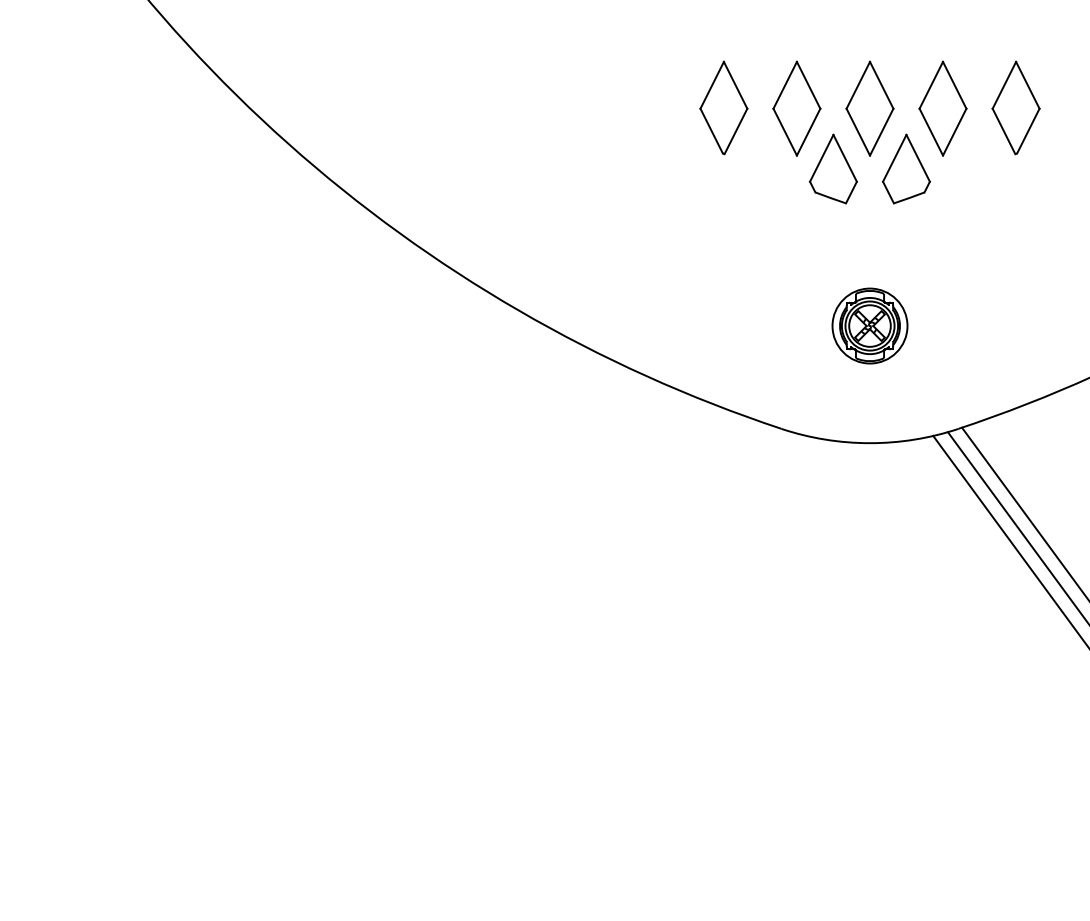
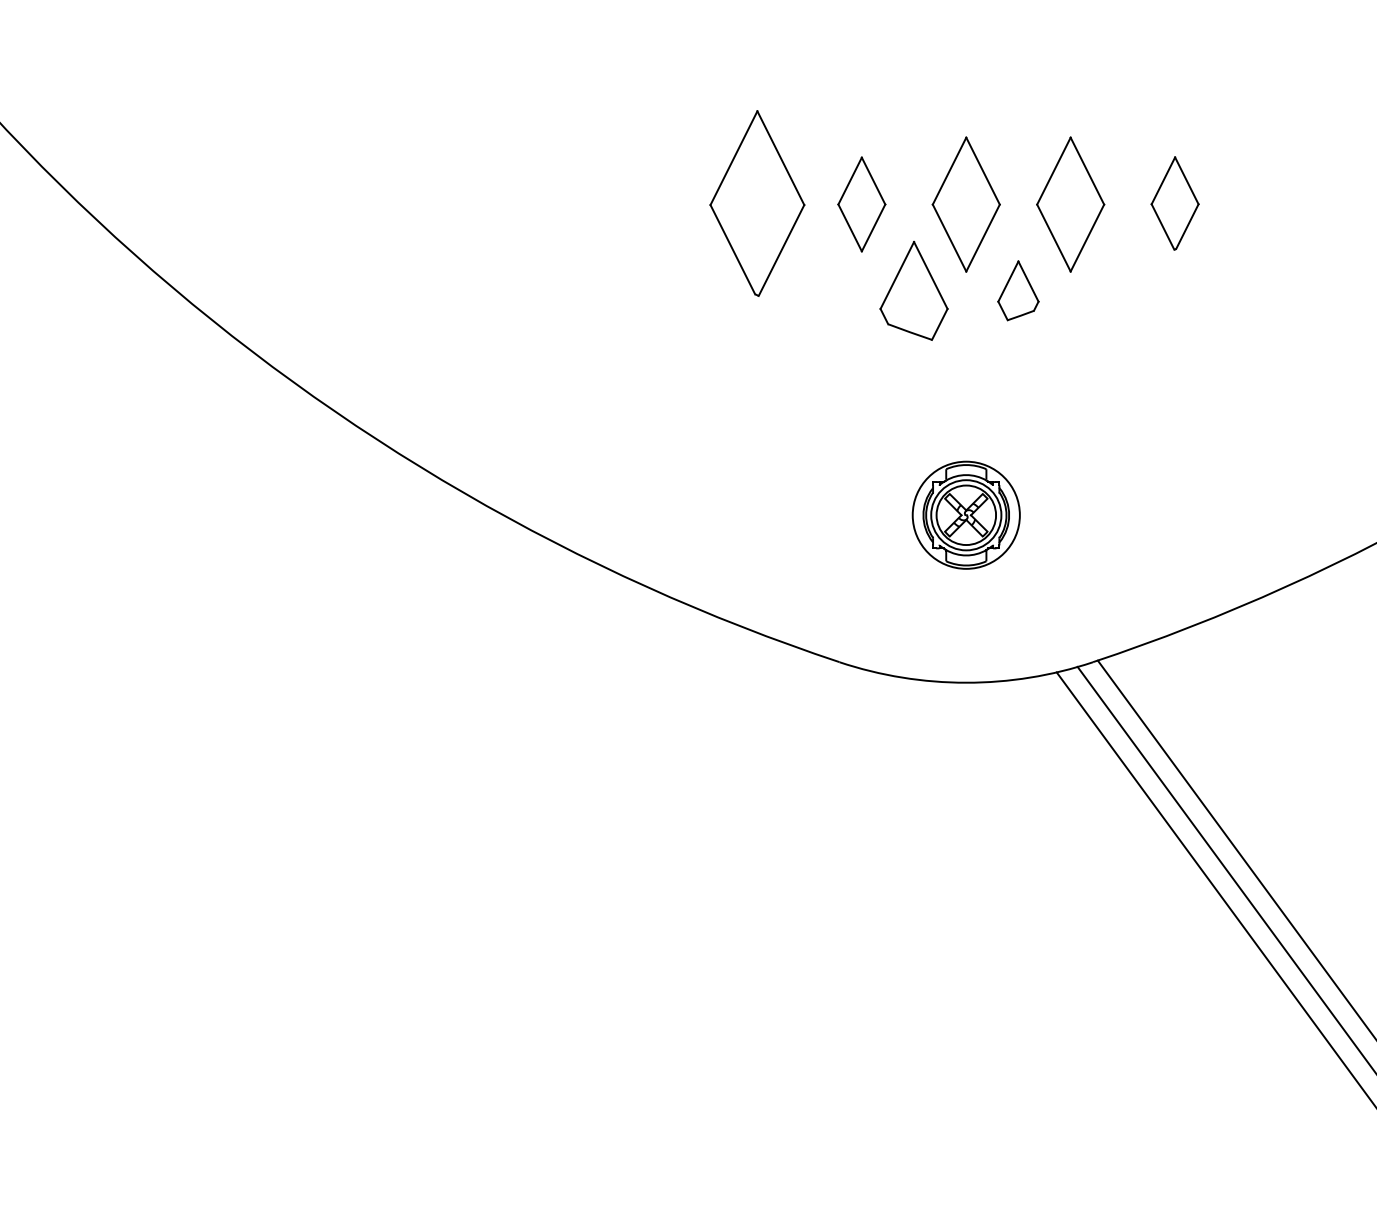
part: (723, 107) -> (756, 202), size x1.4
part: (1015, 107) -> (1174, 202), size x0.7
part: (796, 108) -> (861, 204), size x0.7
part: (906, 168) -> (1018, 290), size x0.6

